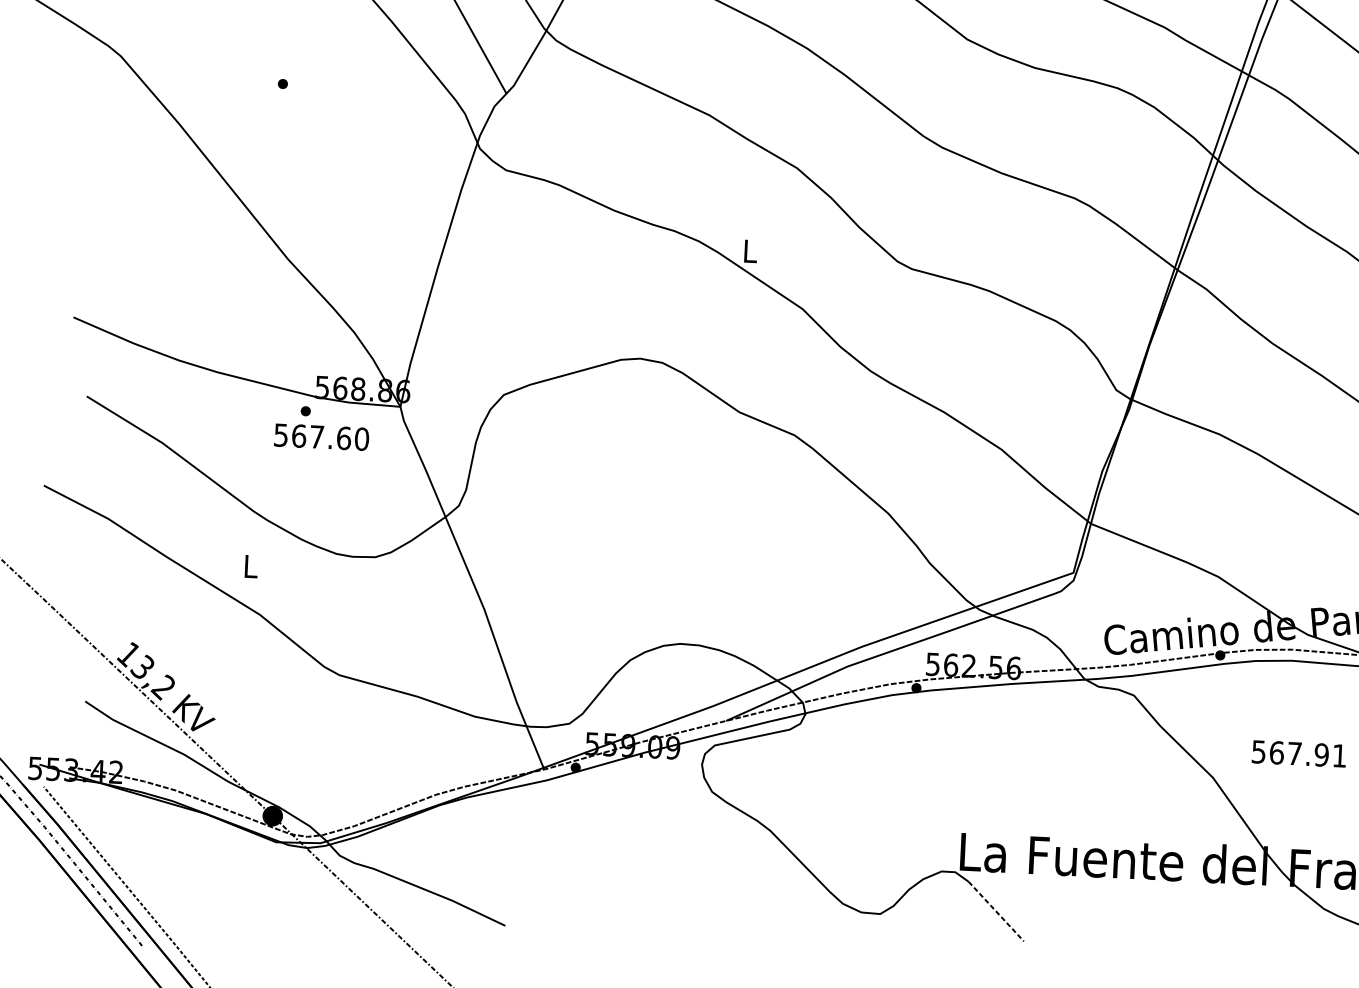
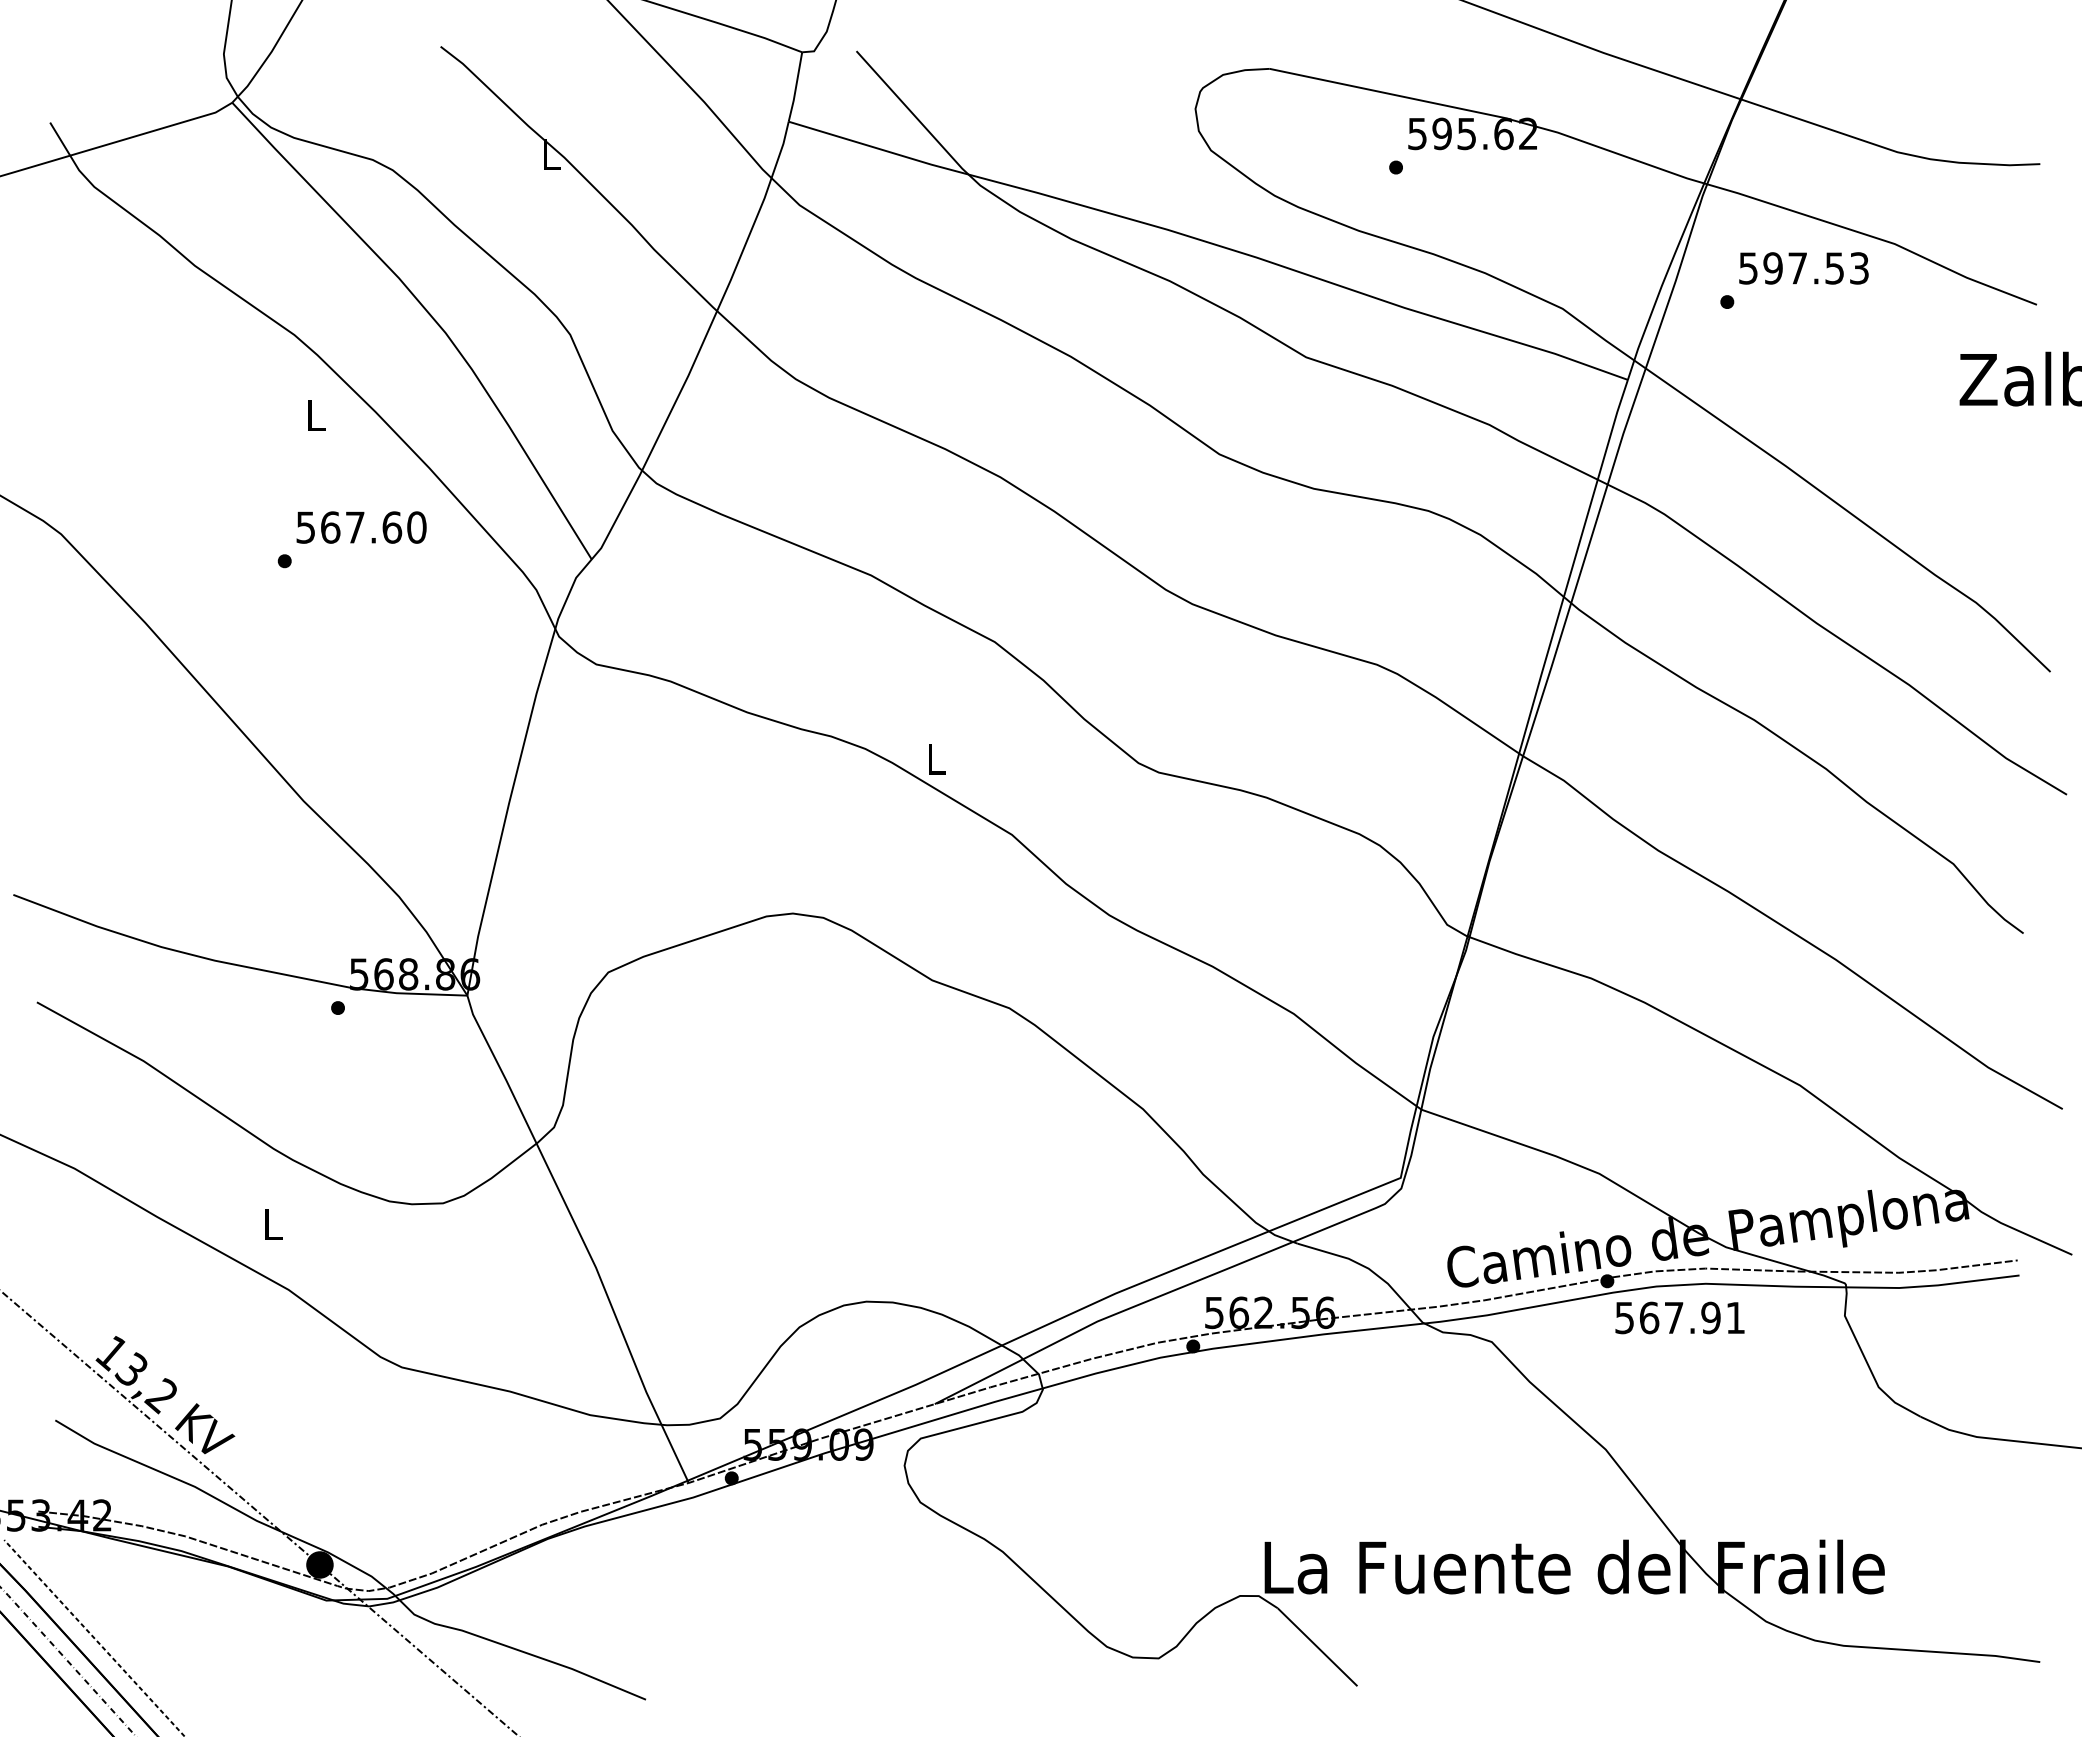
text: (321, 437) -> (361, 527), moved
text: (1298, 753) -> (1679, 1317), moved
line: (996, 911) -> (1317, 1647), dashed -> solid

